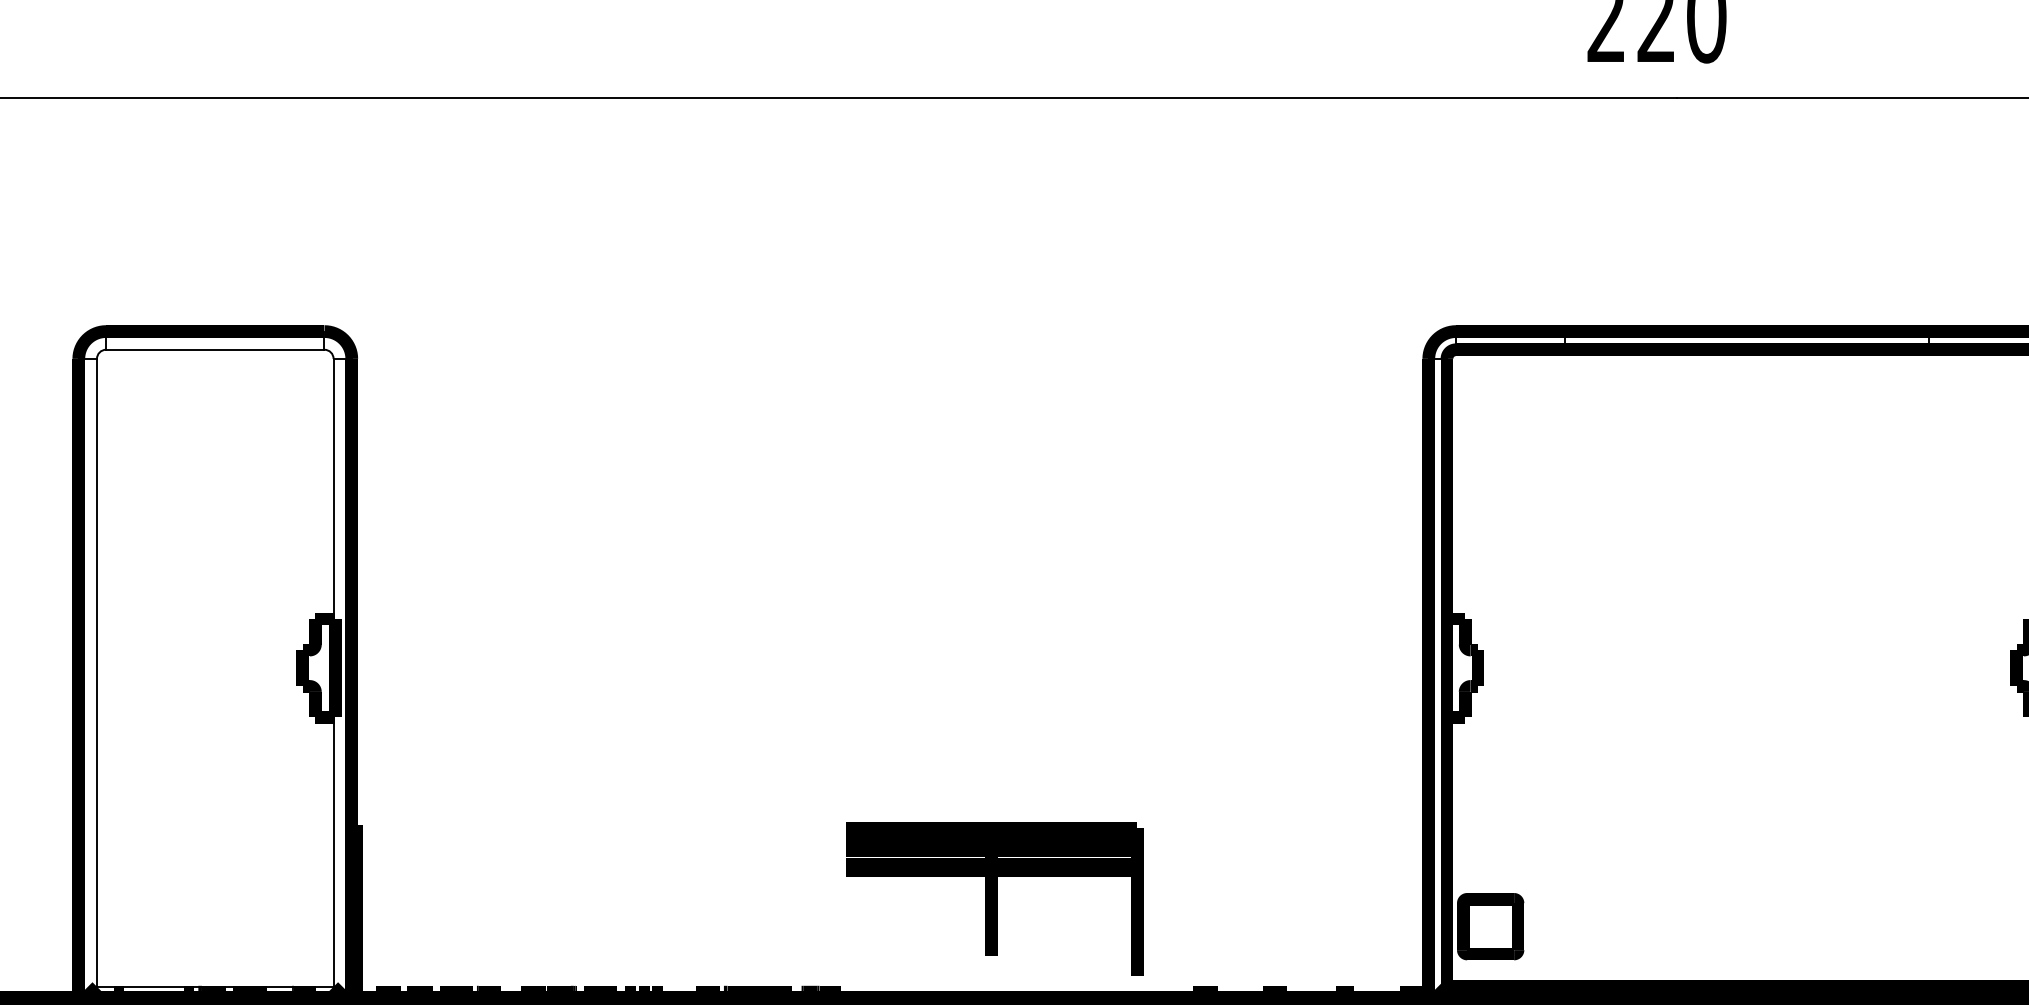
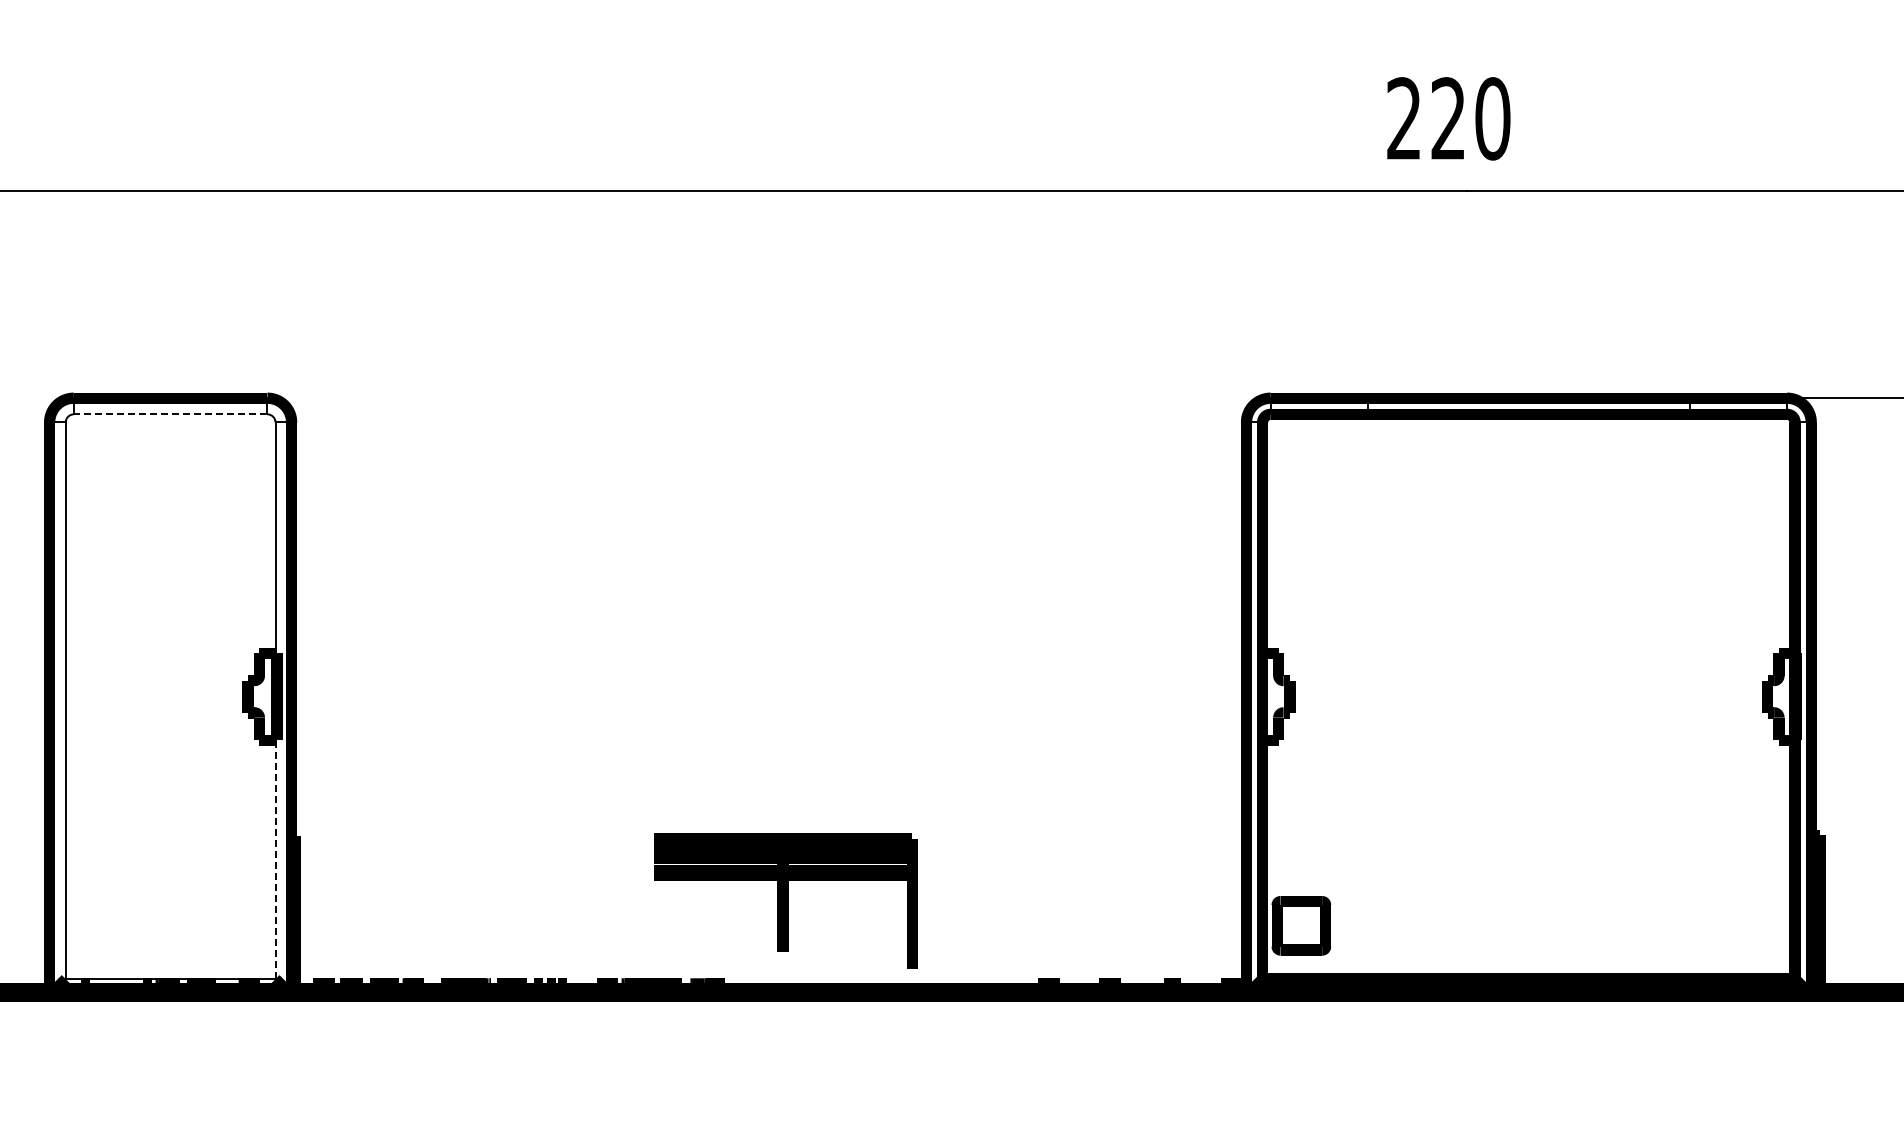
line: (215, 349) -> (170, 414), solid -> dashed
line: (333, 851) -> (275, 859), solid -> dashed
part: (994, 898) -> (785, 900), moved

